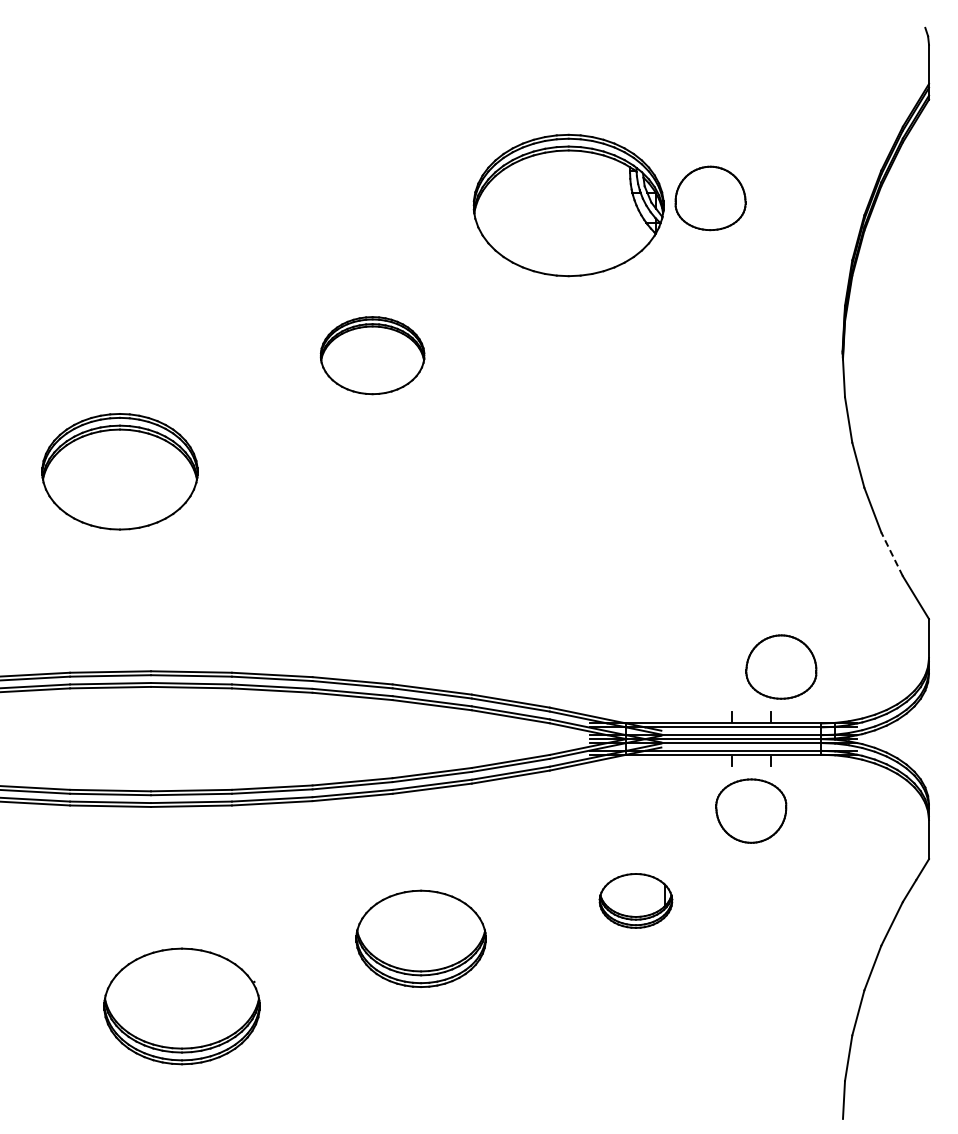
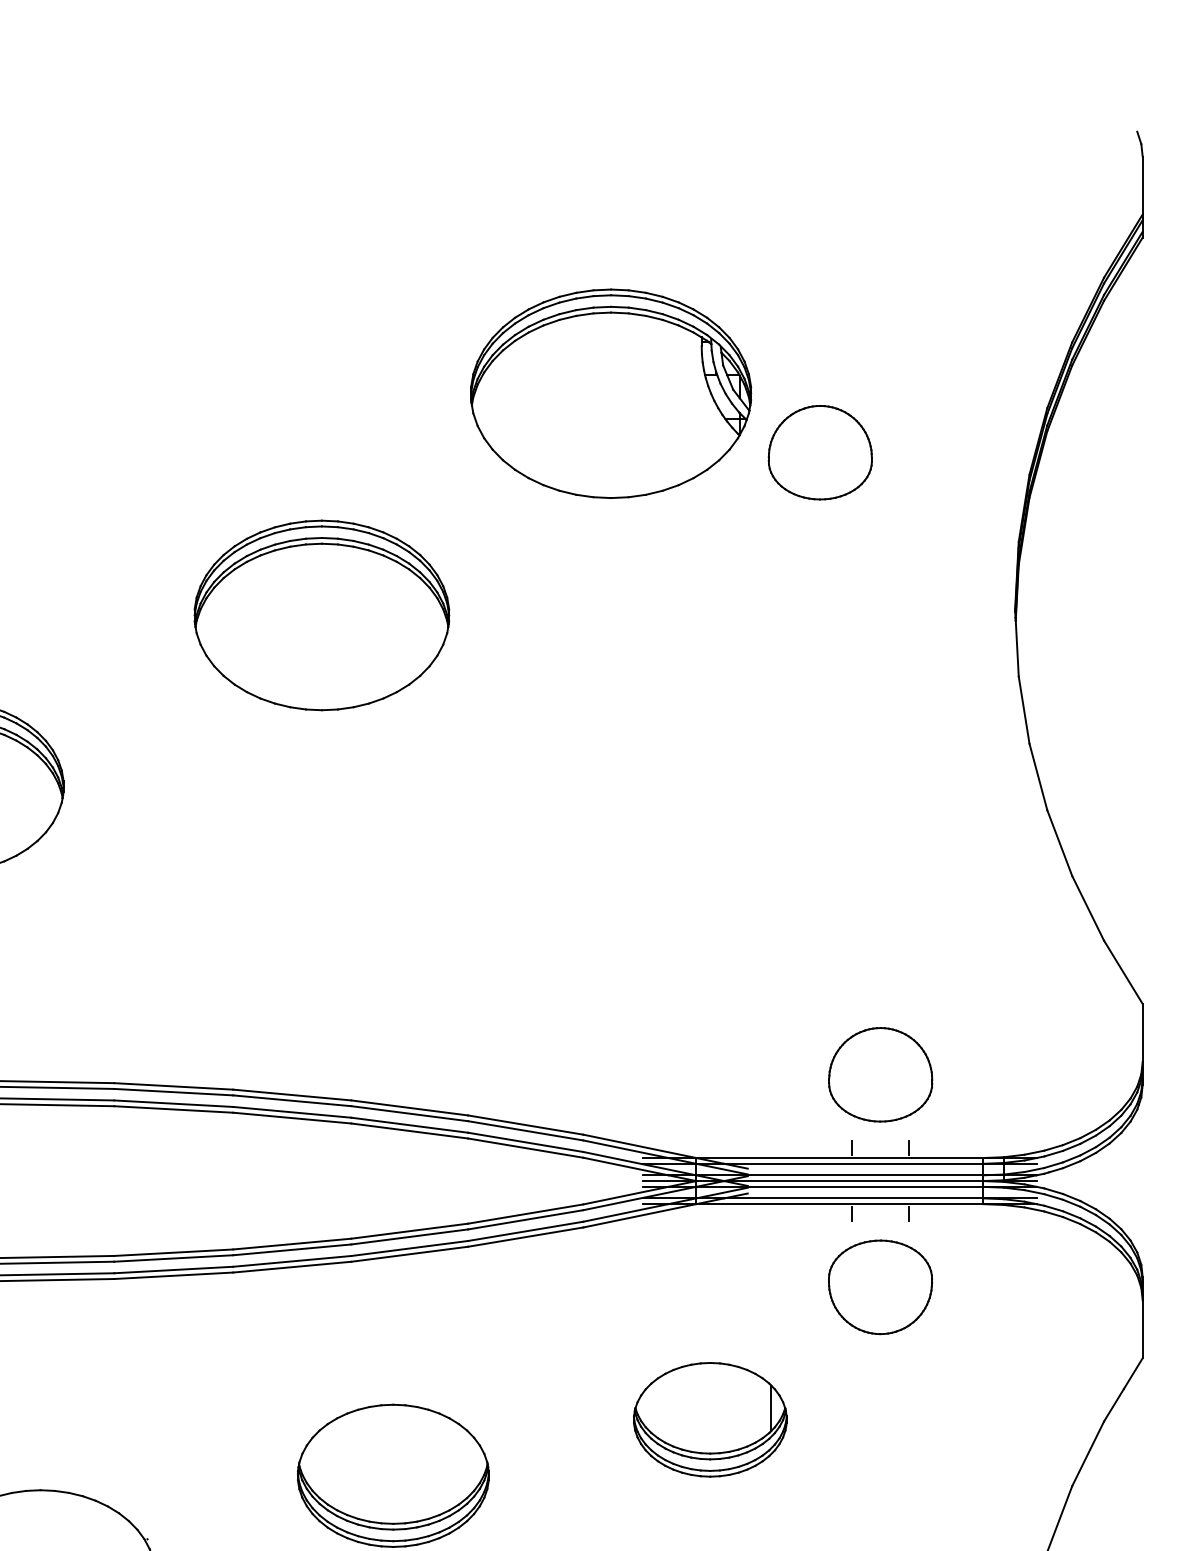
part: (710, 198) -> (820, 452), moved
part: (372, 355) -> (321, 615), size x1.67
line: (891, 553) -> (1087, 907), dashed -> solid
part: (781, 666) -> (880, 1073), moved
part: (635, 900) -> (709, 1419), size x1.43

